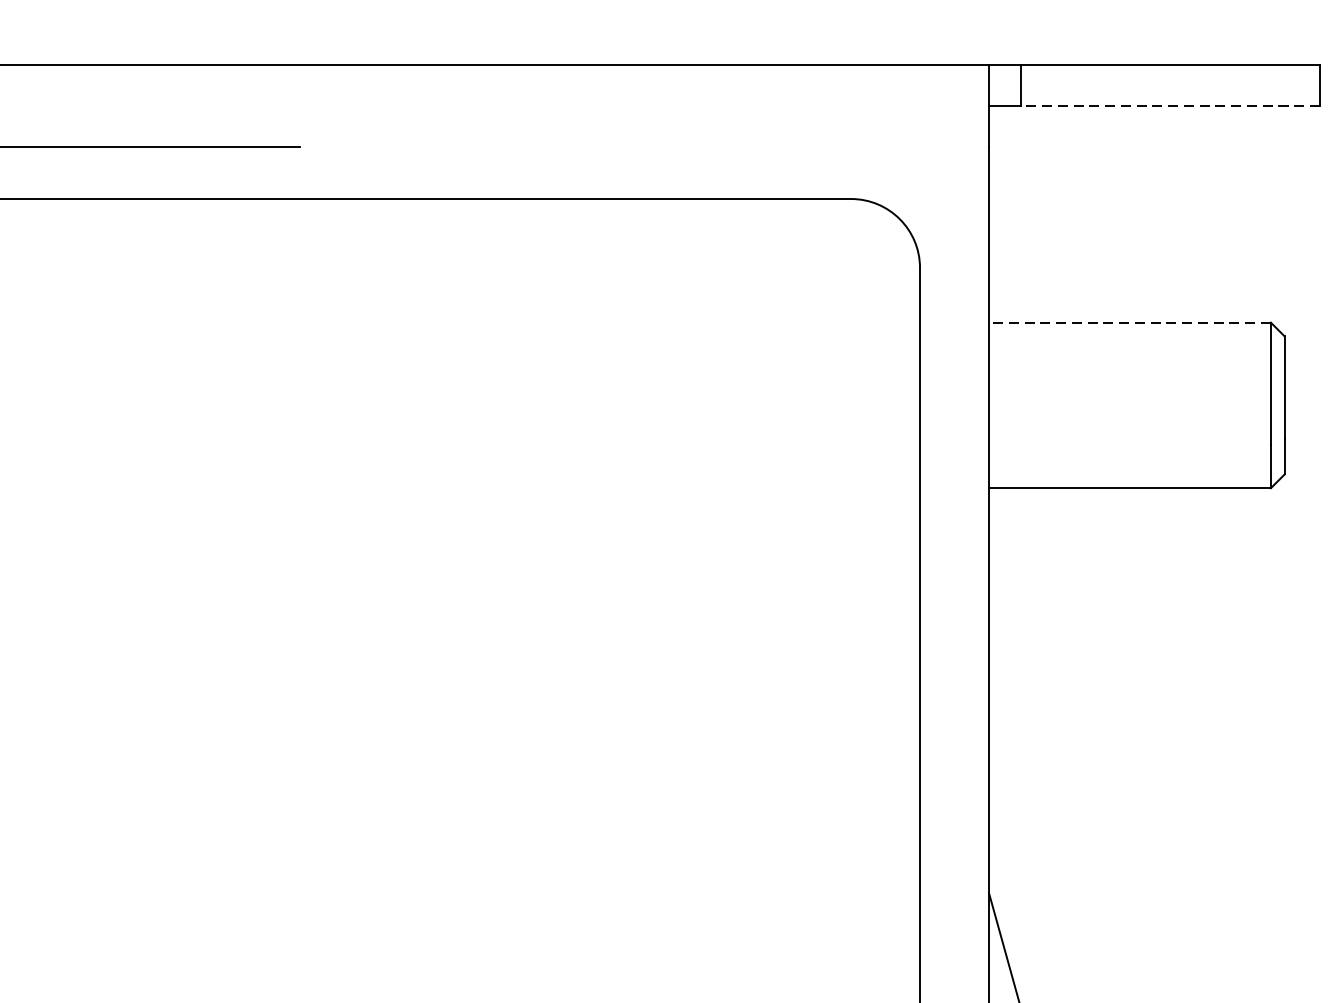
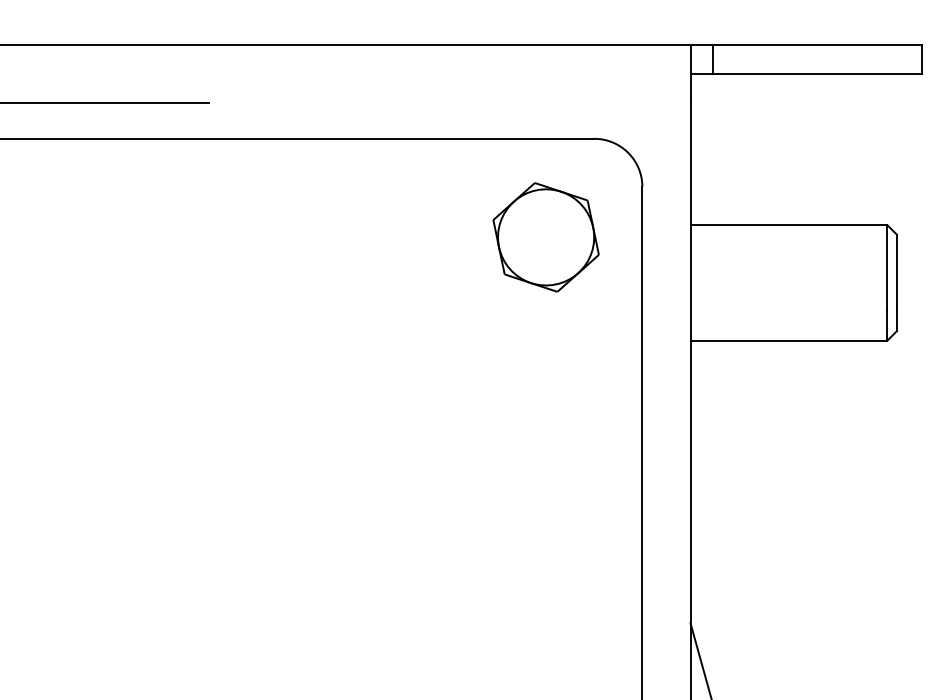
line: (1170, 105) -> (817, 73), dashed -> solid
line: (1129, 323) -> (788, 225), dashed -> solid
part: (781, 340) -> (545, 237), added

